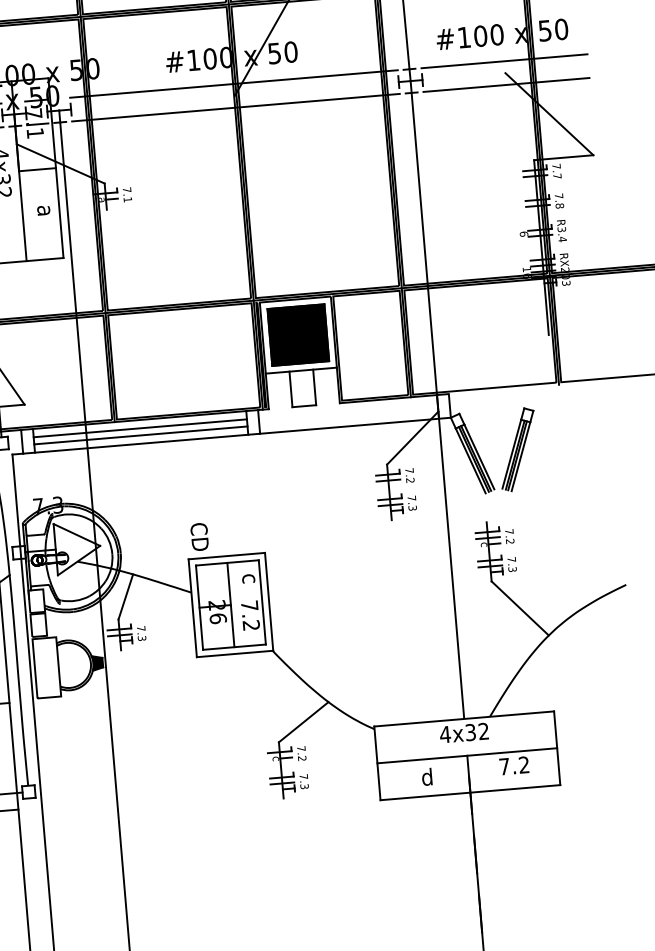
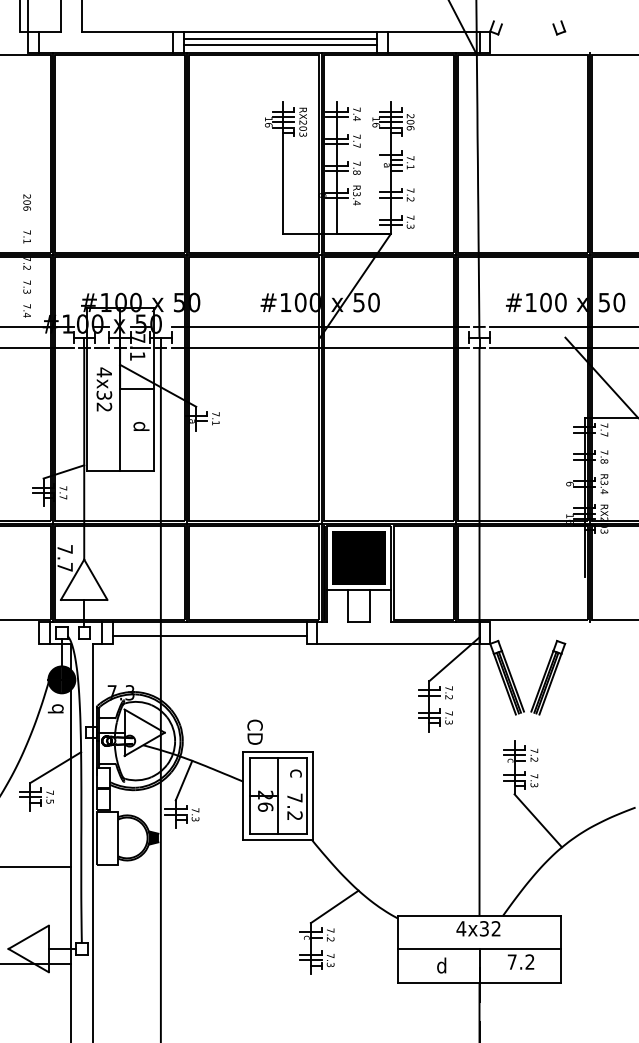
text: (46, 209) -> (141, 425), a -> d
line: (139, 427) -> (209, 629), removed
line: (141, 443) -> (209, 643), removed

